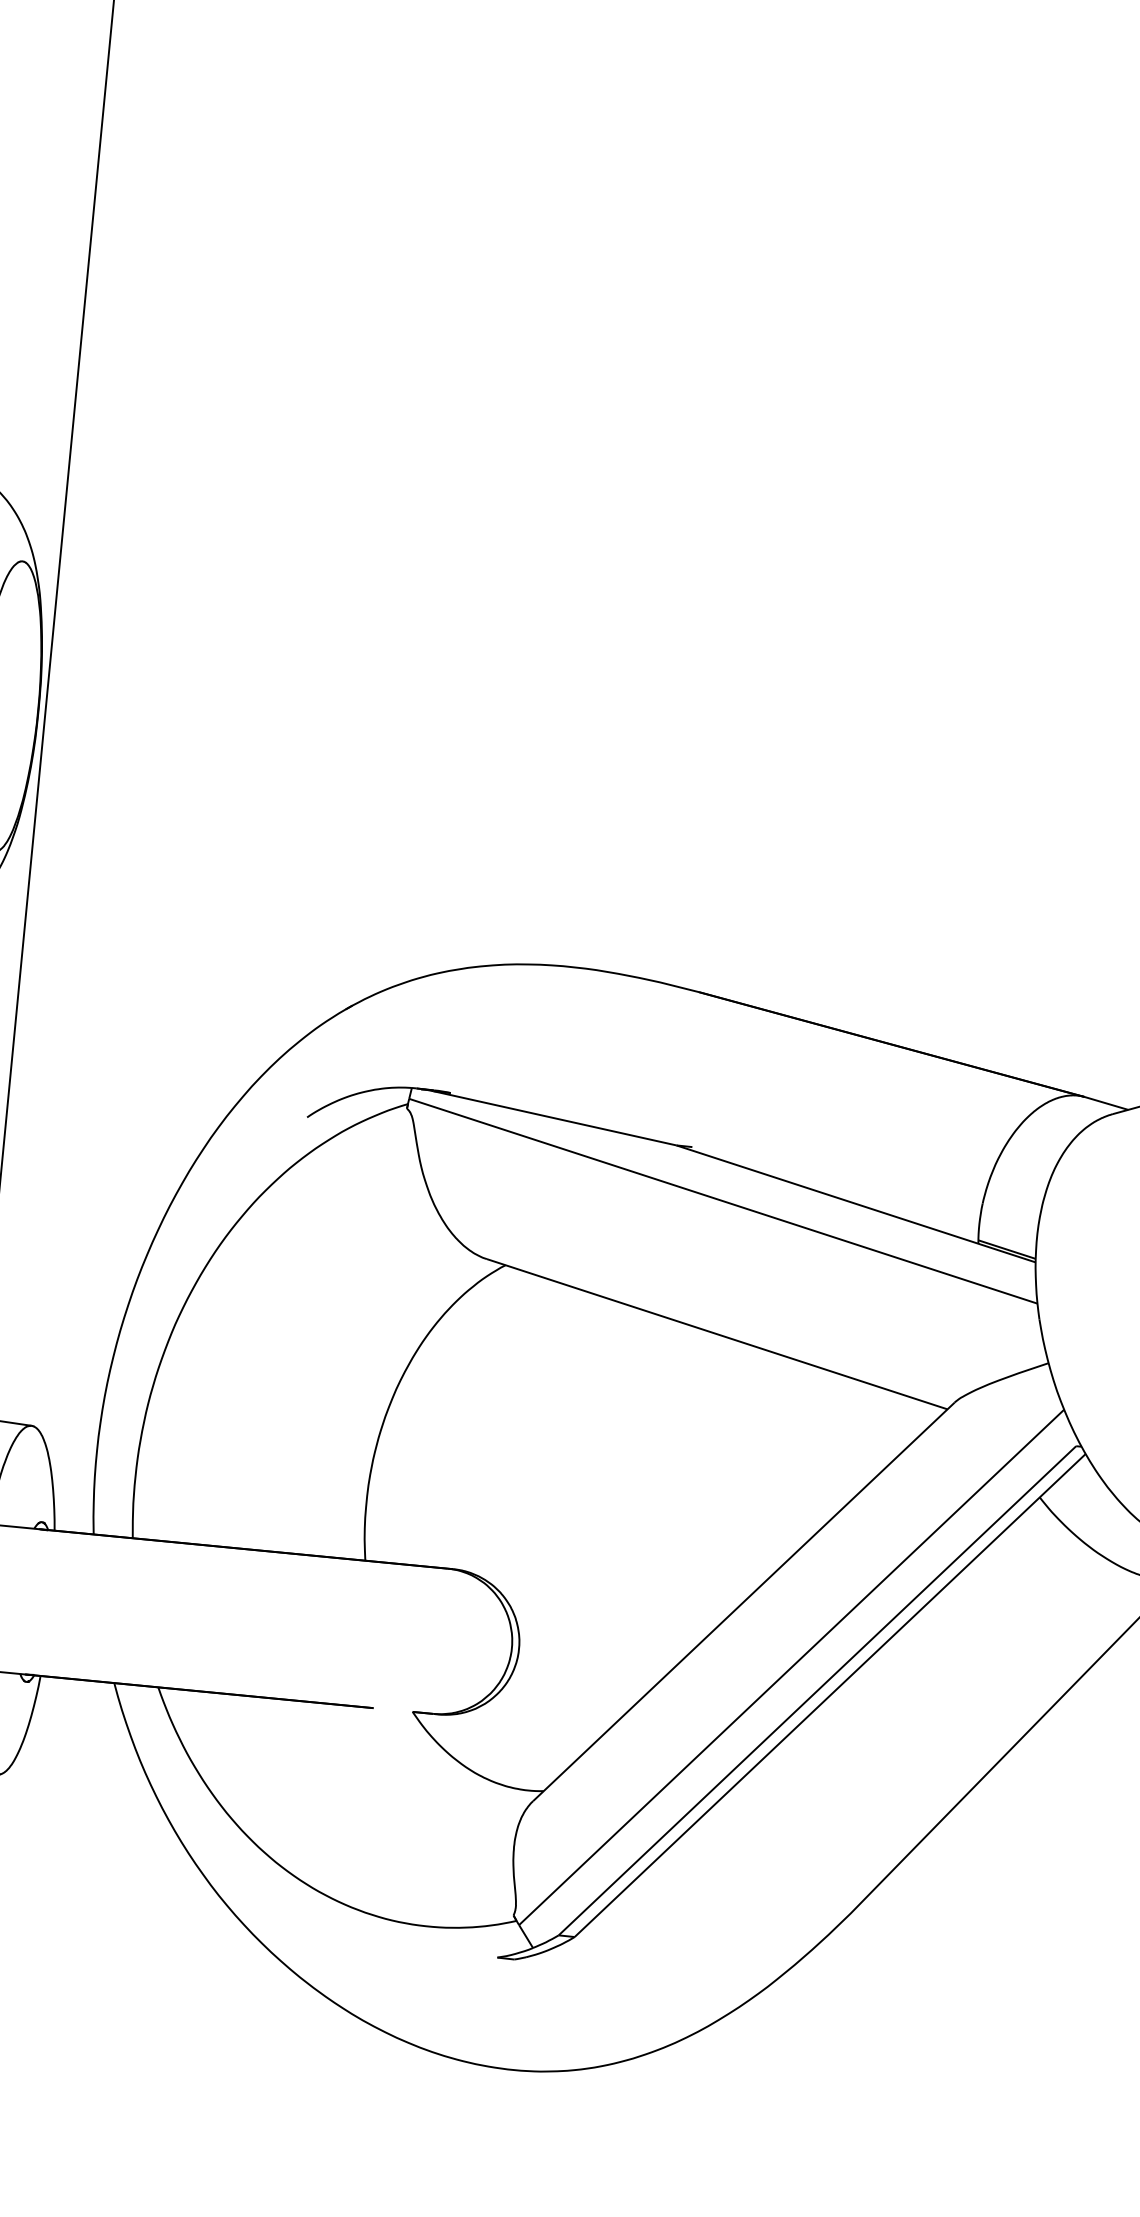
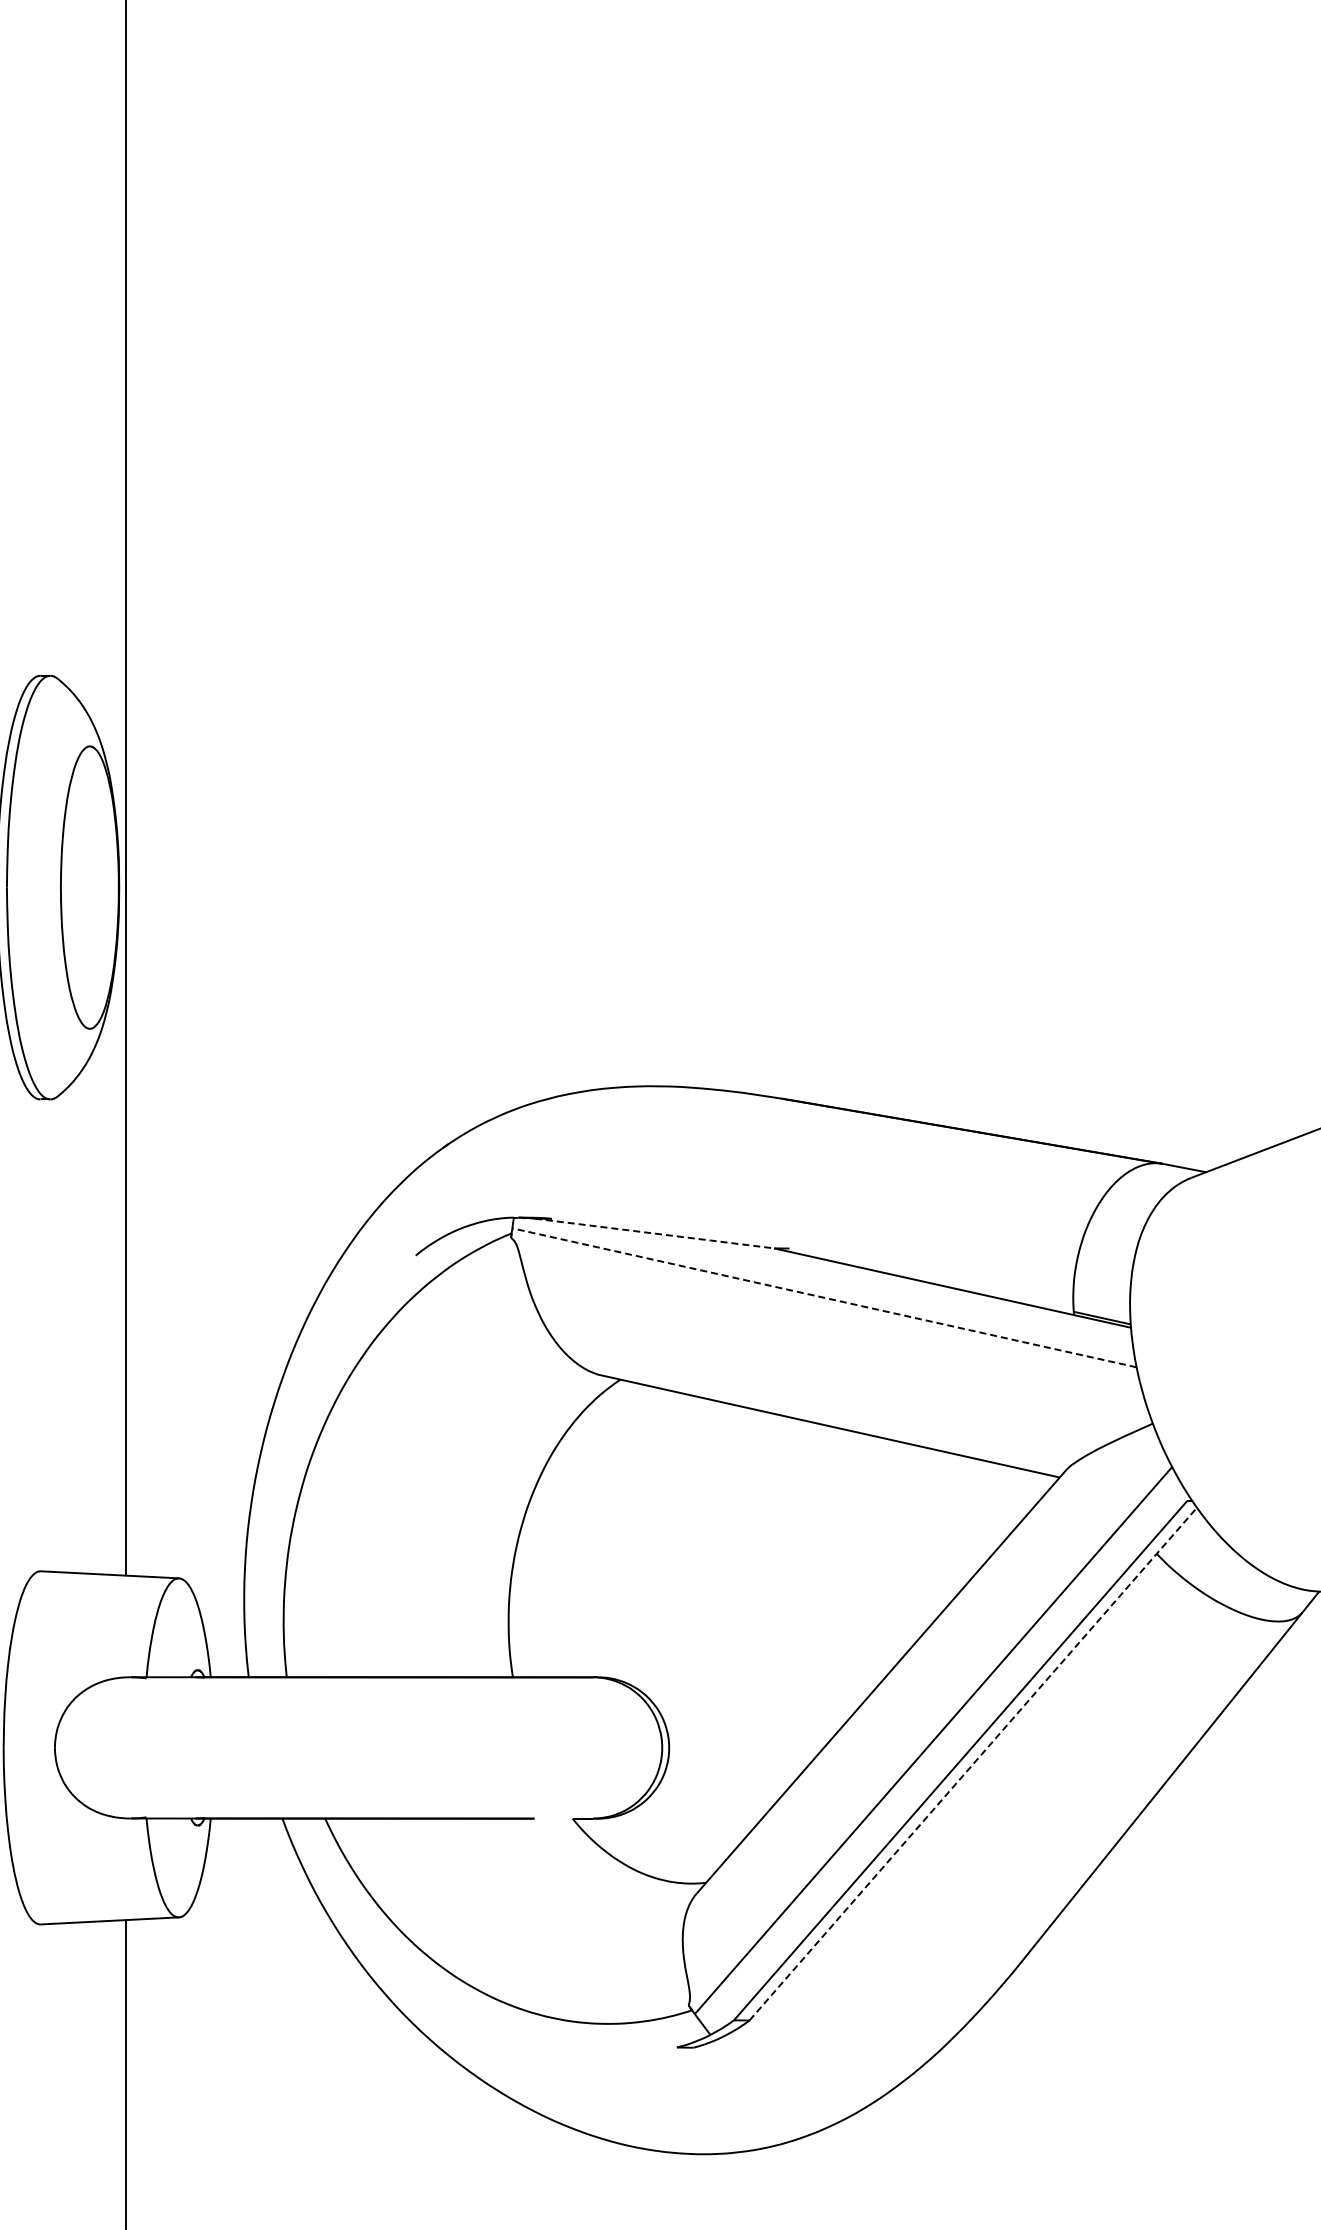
line: (555, 1118) -> (655, 1233), solid -> dashed
line: (723, 1200) -> (824, 1297), solid -> dashed
line: (830, 1694) -> (973, 1763), solid -> dashed

